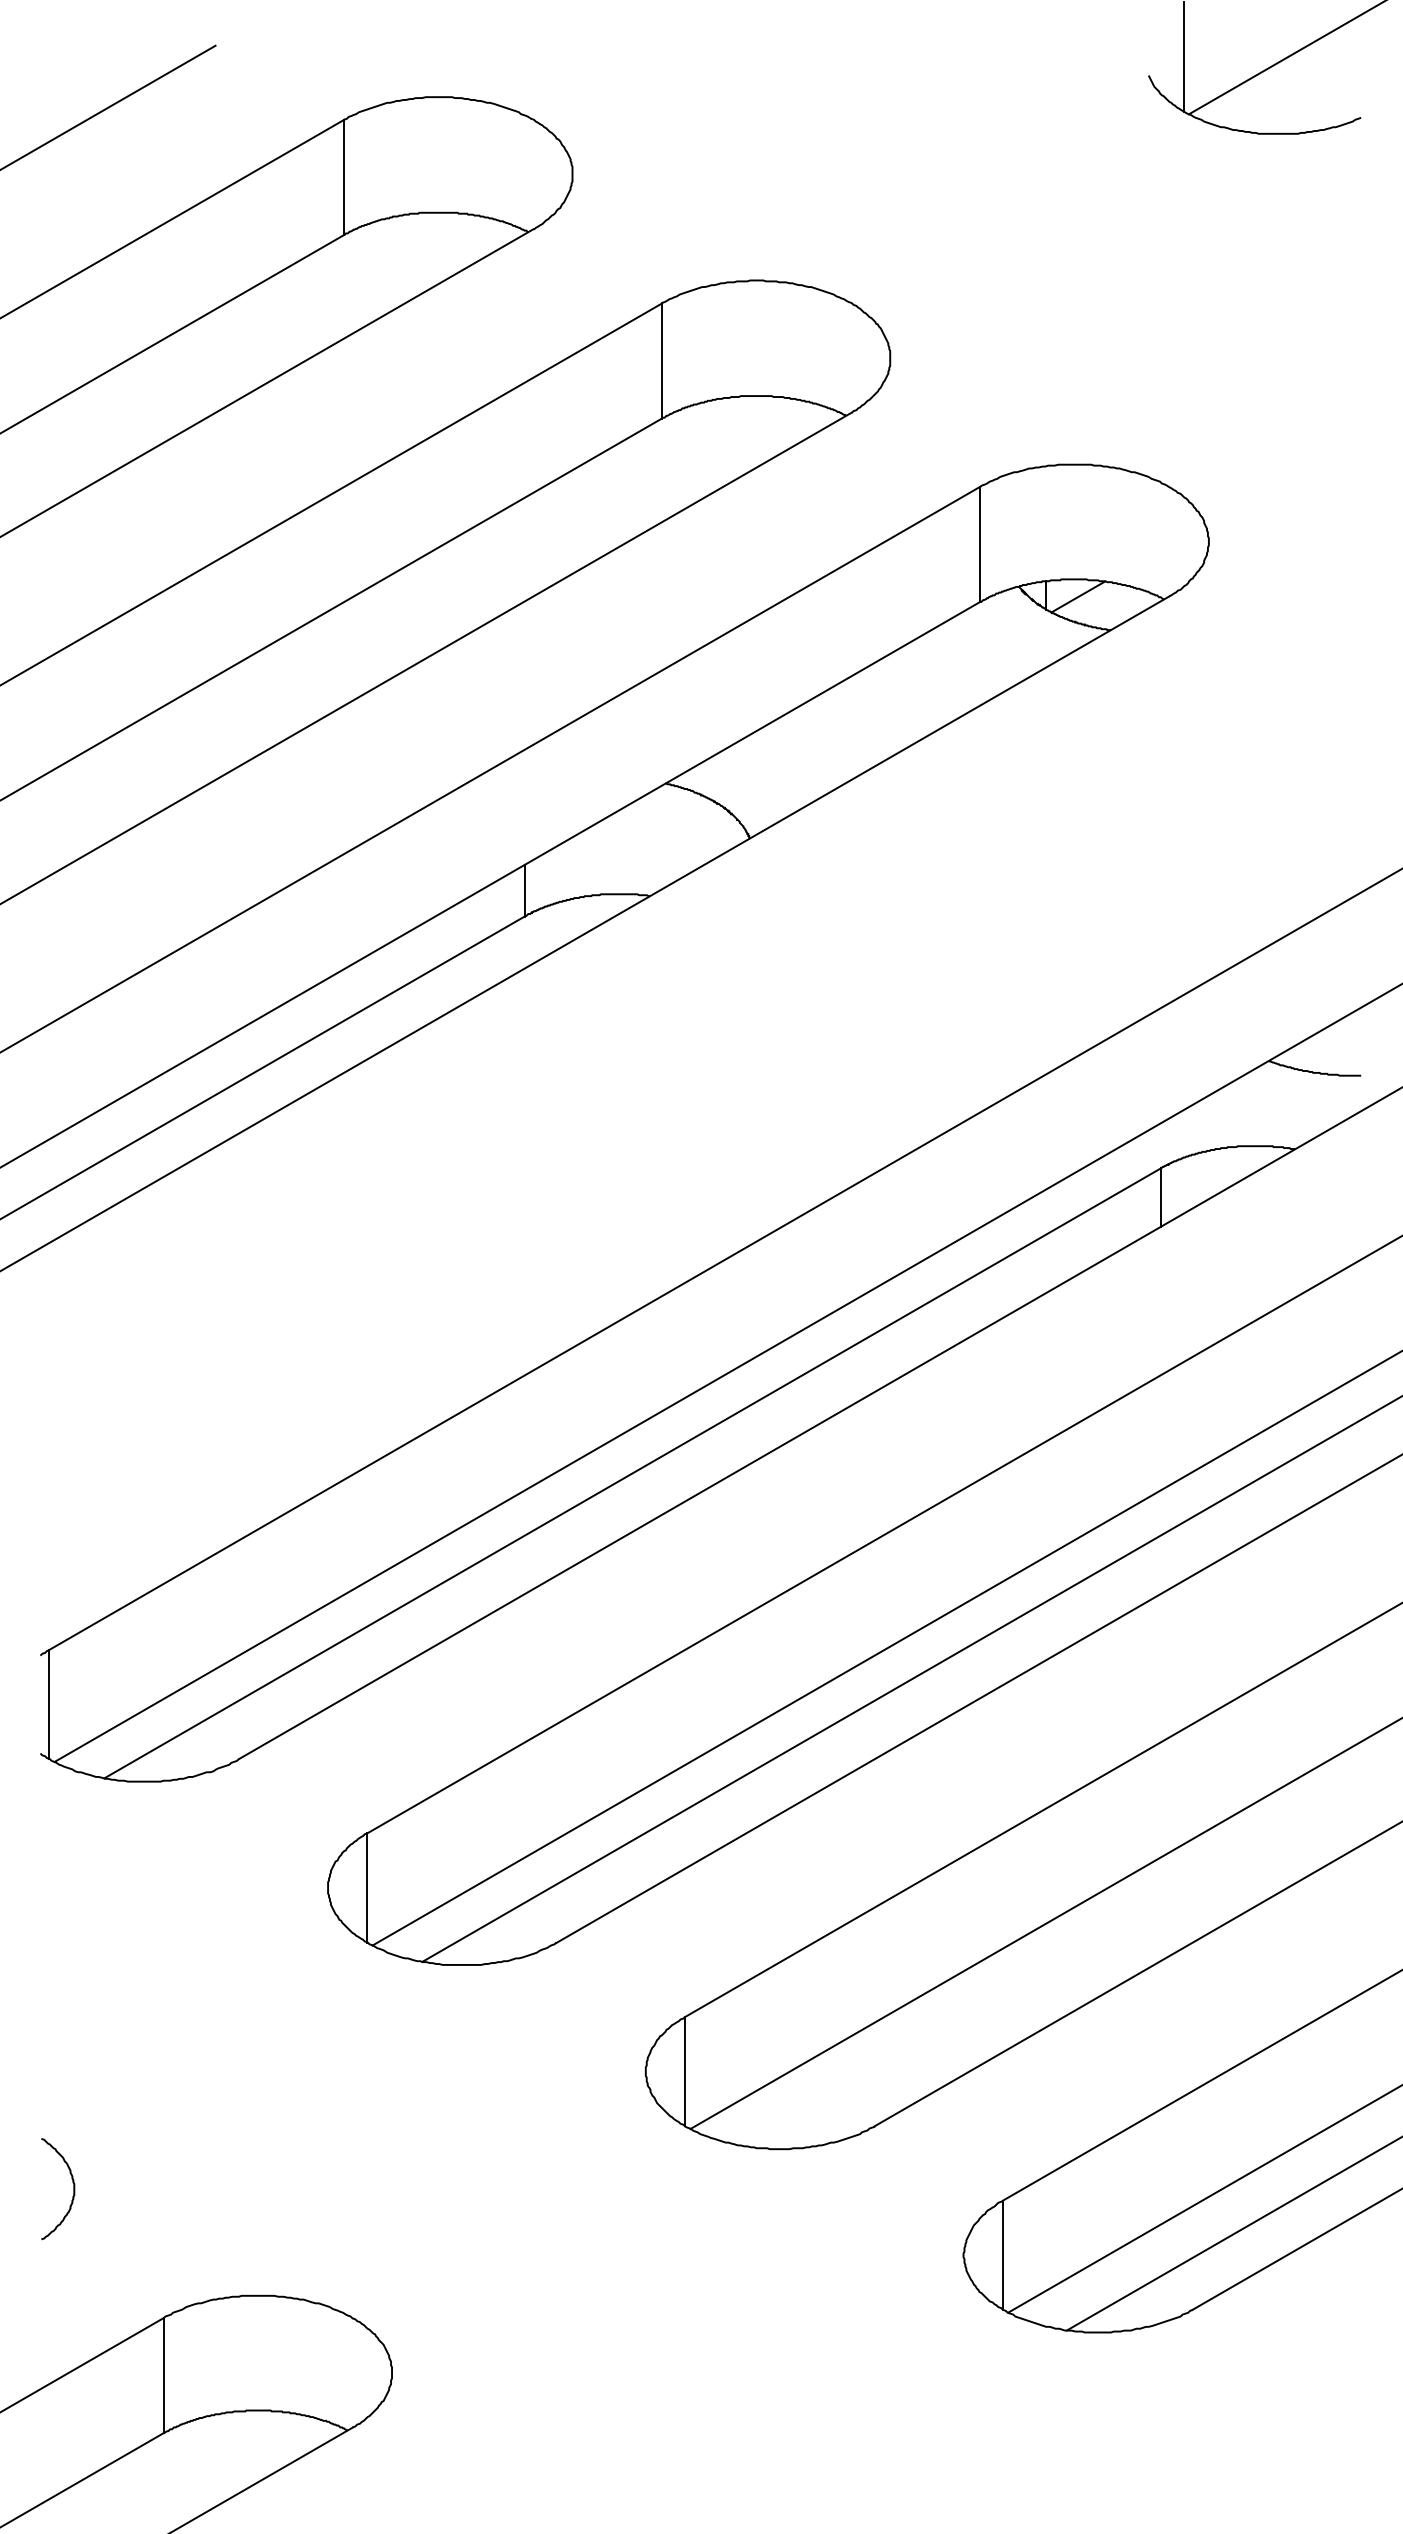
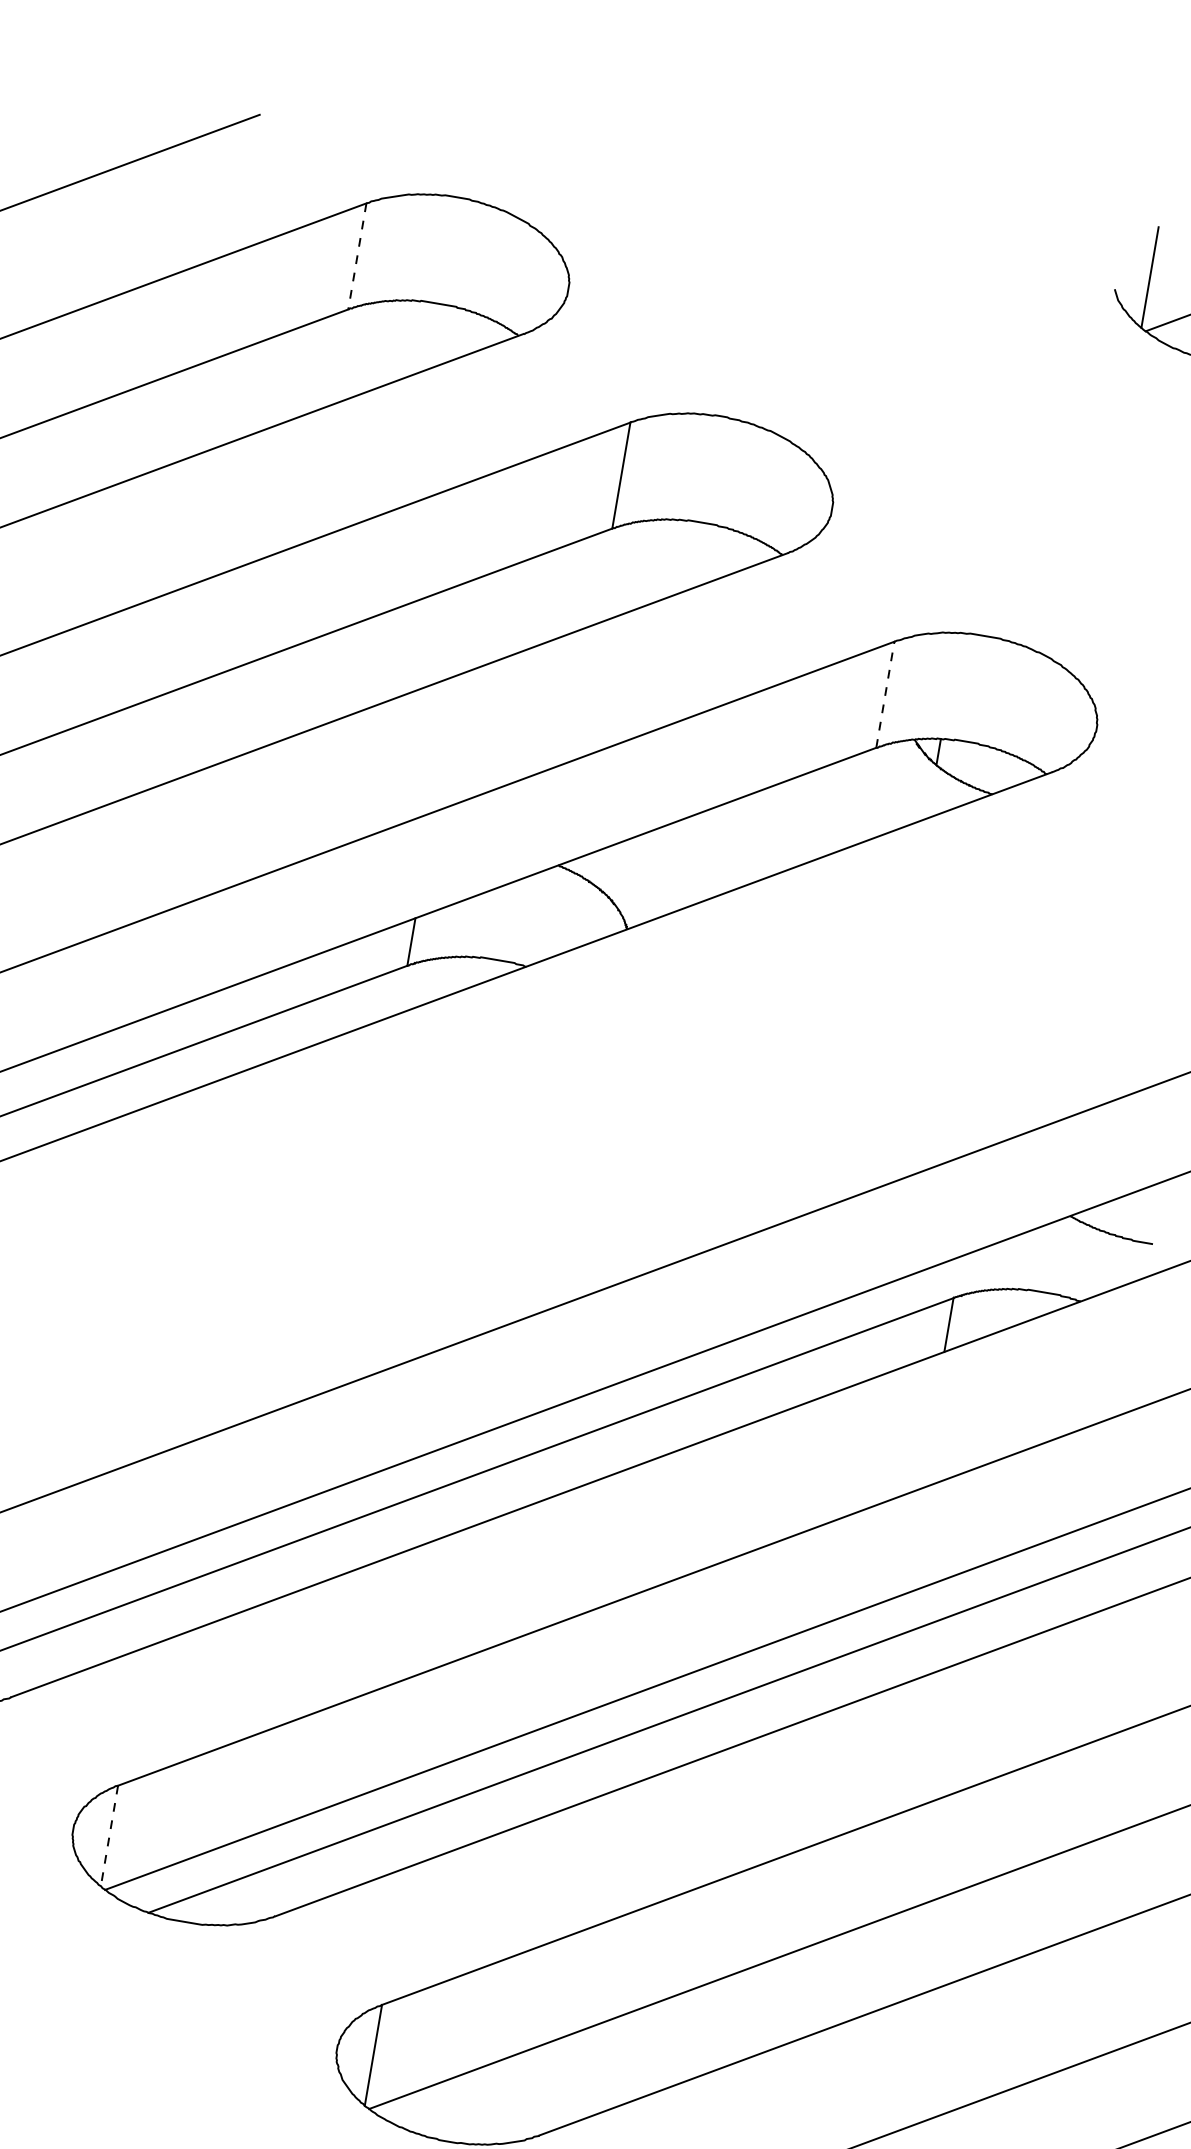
line: (344, 177) -> (357, 256), solid -> dashed
line: (979, 544) -> (885, 694), solid -> dashed
line: (1078, 596) -> (968, 758), removed
line: (367, 1888) -> (109, 1836), solid -> dashed

